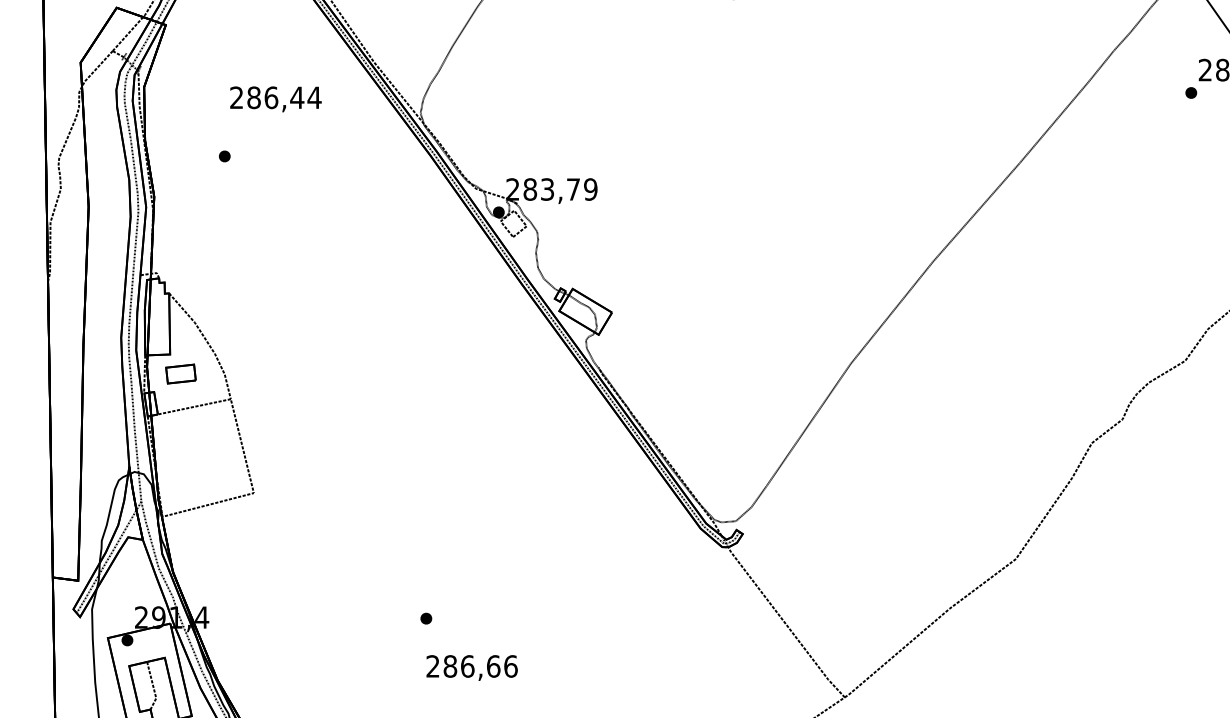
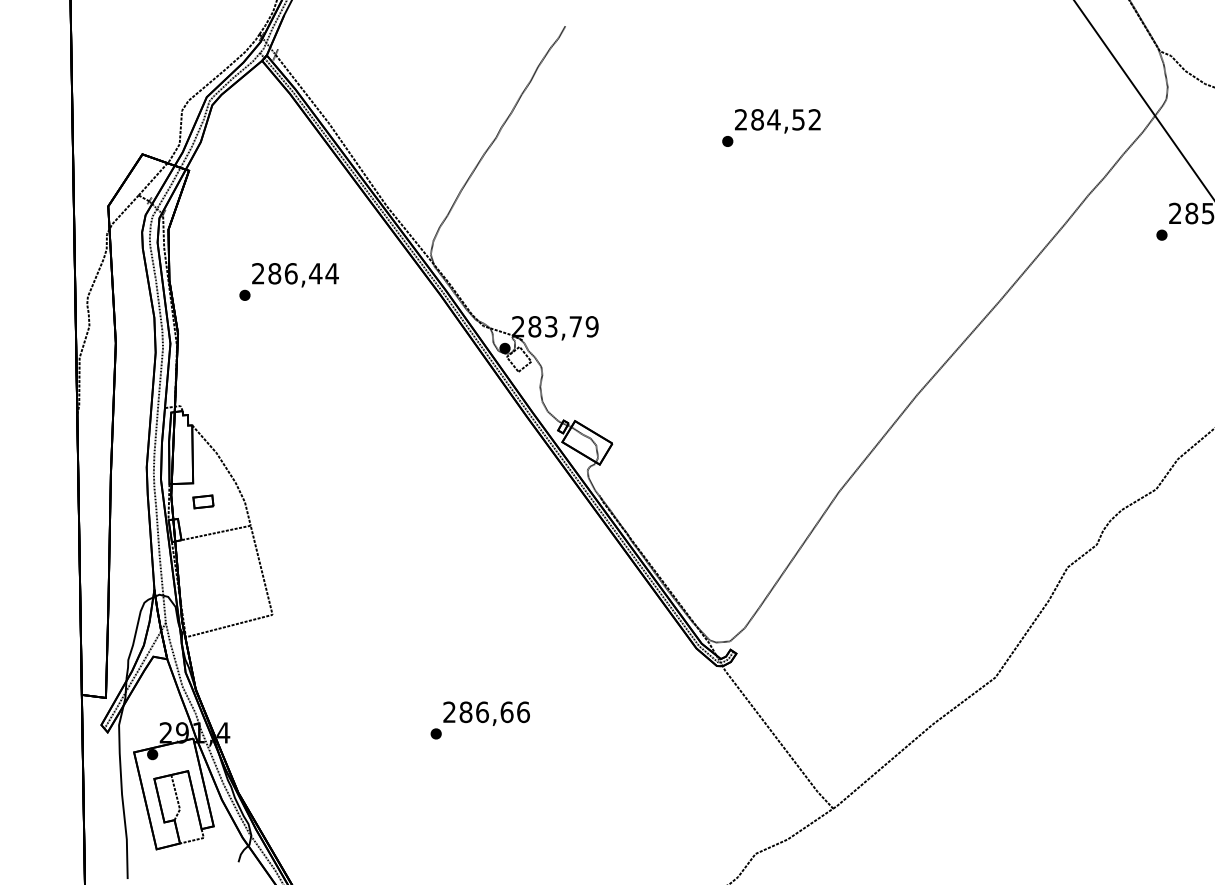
text: (275, 99) -> (295, 275), moved
part: (181, 373) -> (203, 501), size x0.71
text: (471, 667) -> (486, 713), moved

